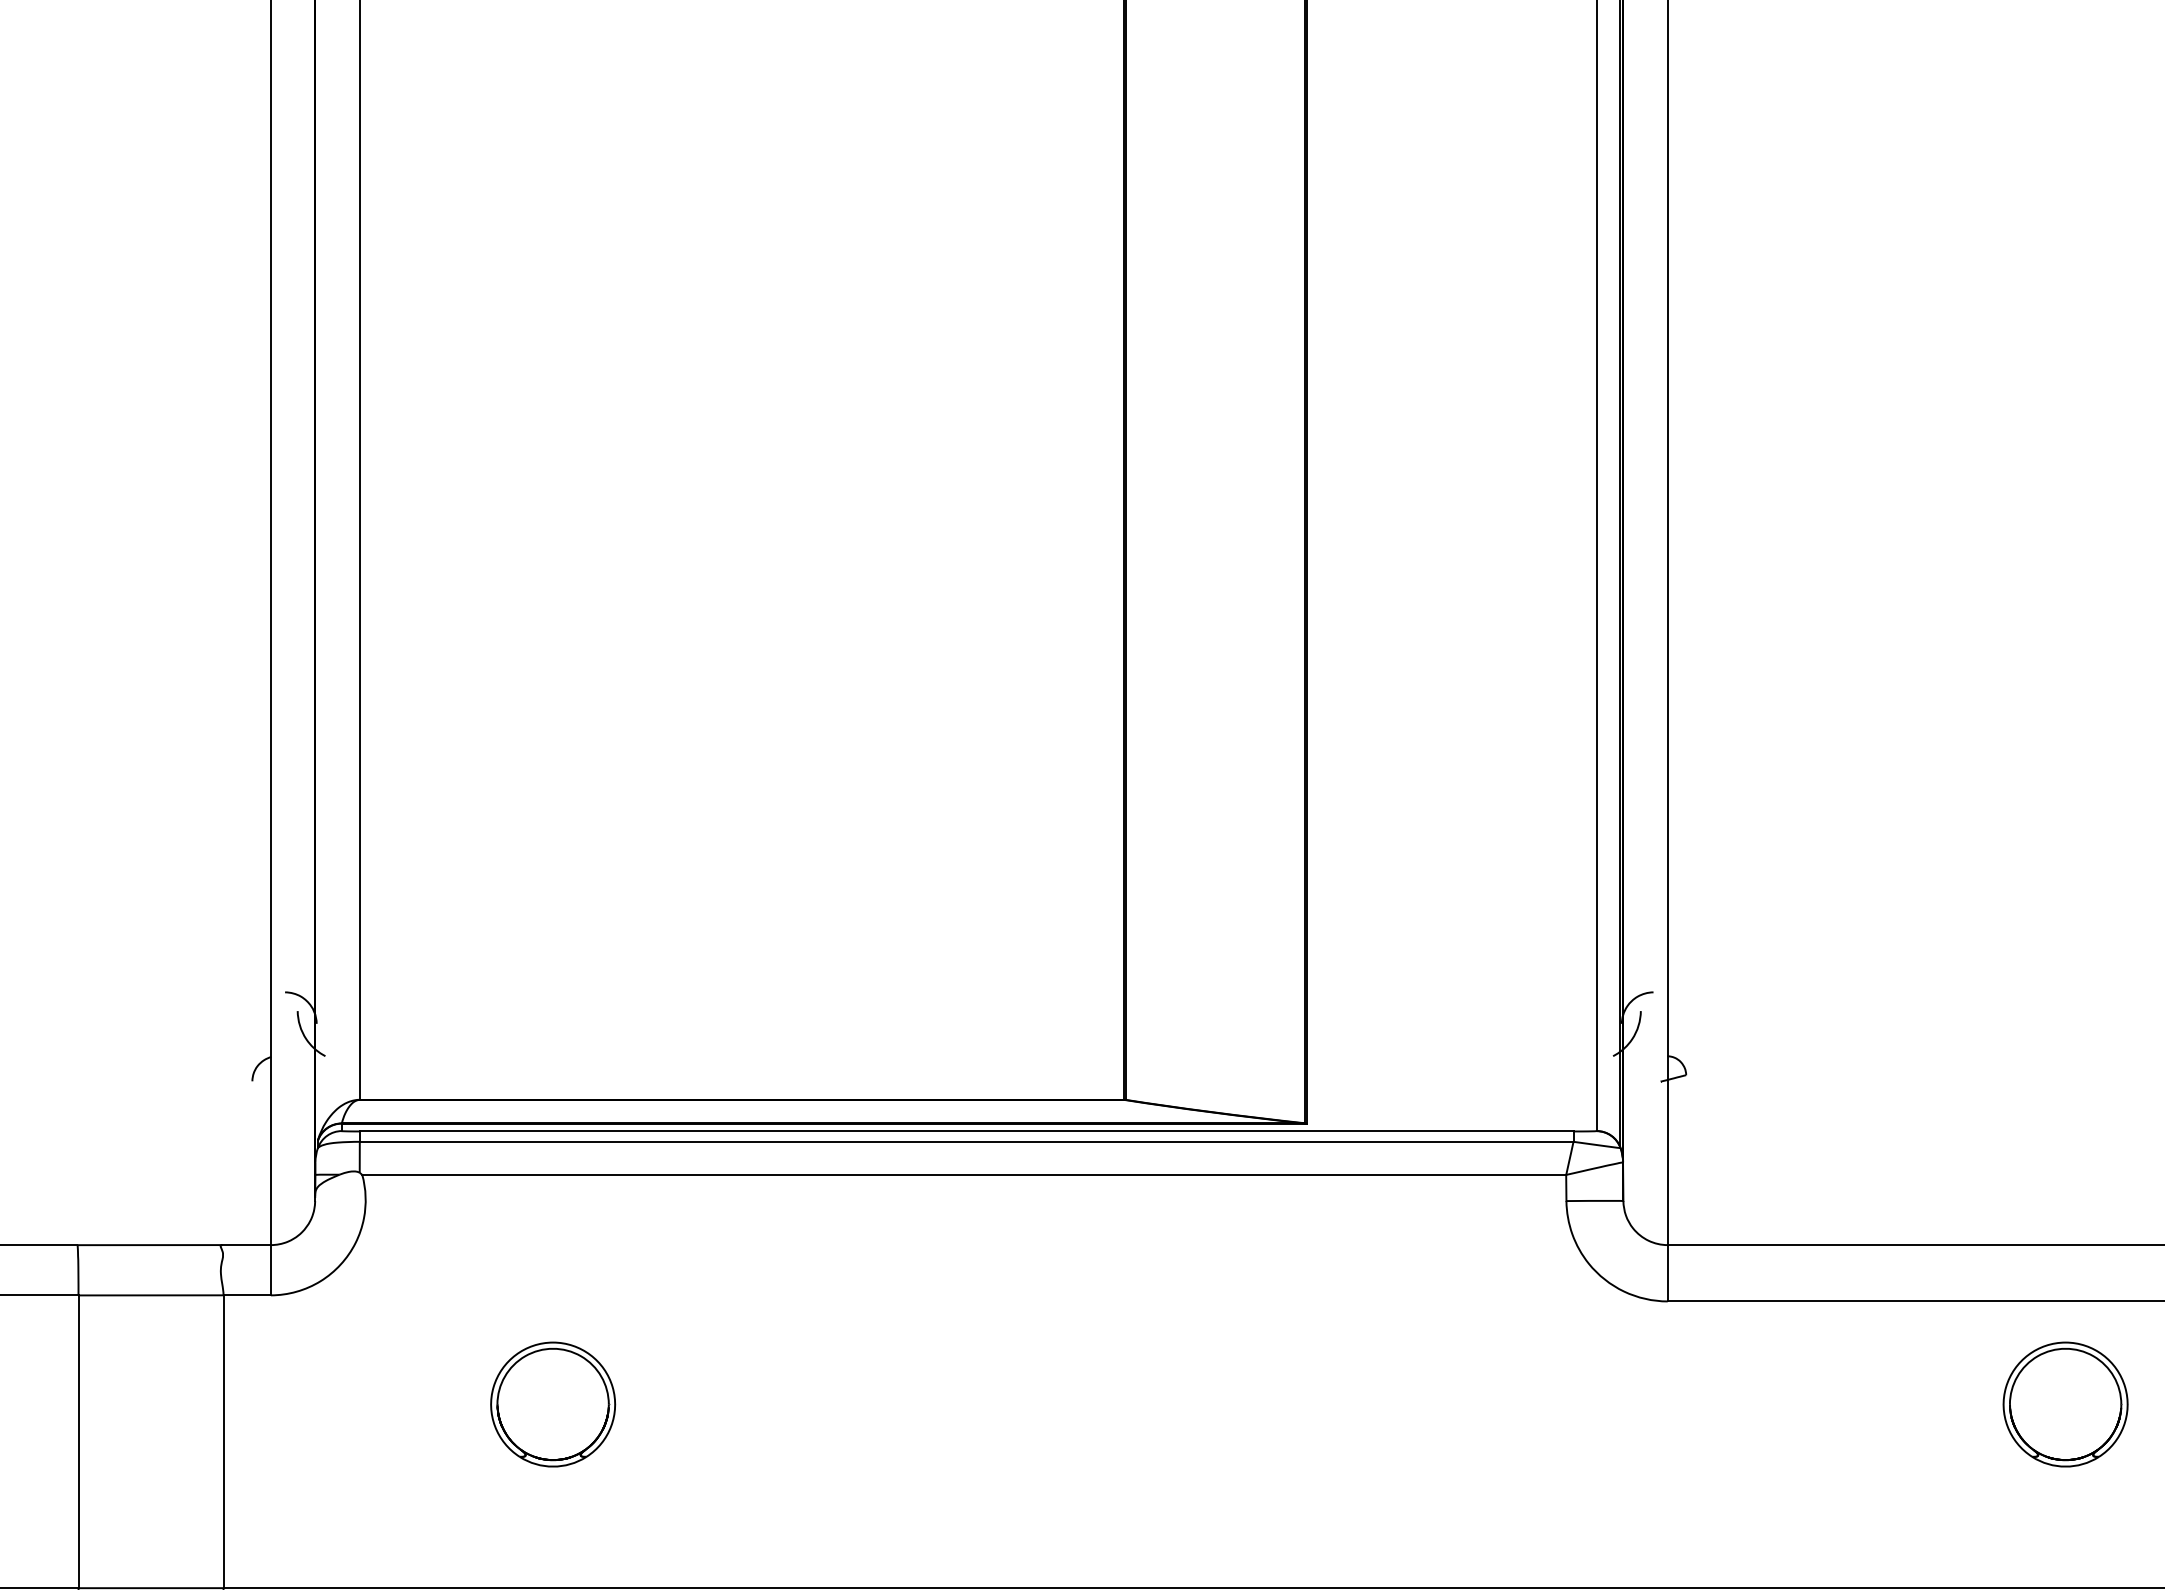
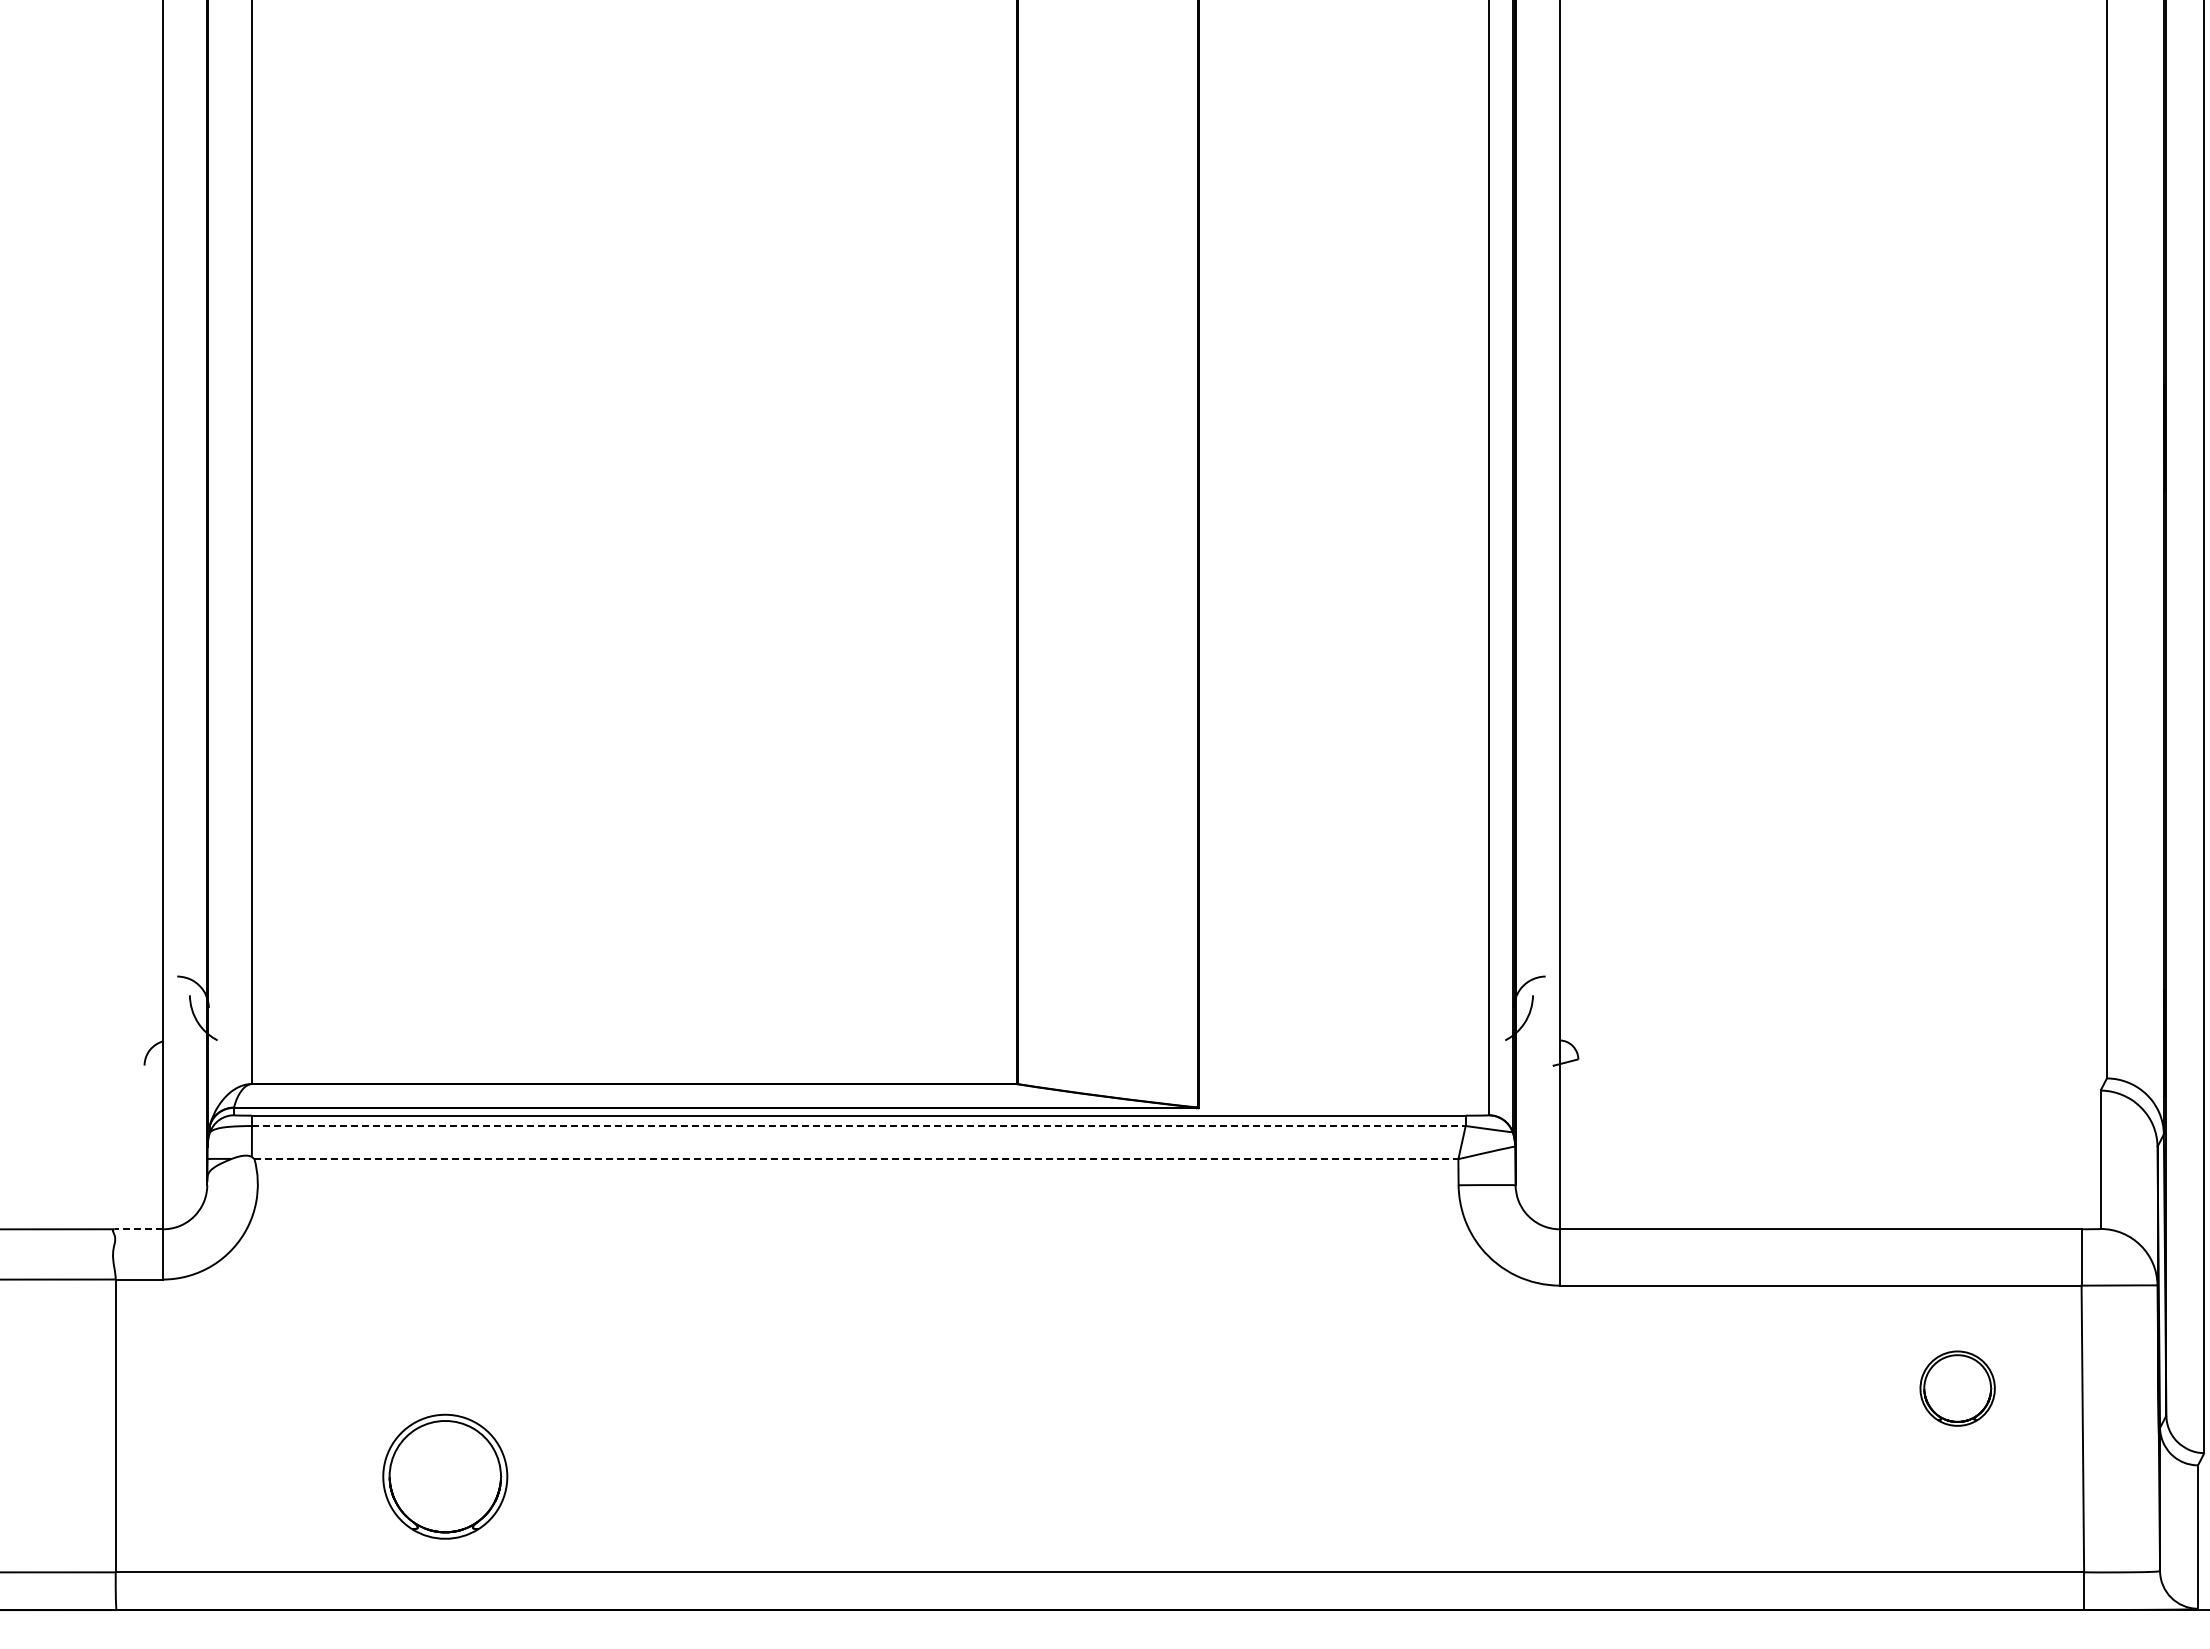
line: (966, 1142) -> (858, 1126), solid -> dashed
line: (964, 1175) -> (856, 1159), solid -> dashed
line: (246, 1245) -> (138, 1229), solid -> dashed
part: (553, 1404) -> (445, 1476), moved
part: (2065, 1404) -> (1957, 1388), size x0.6

